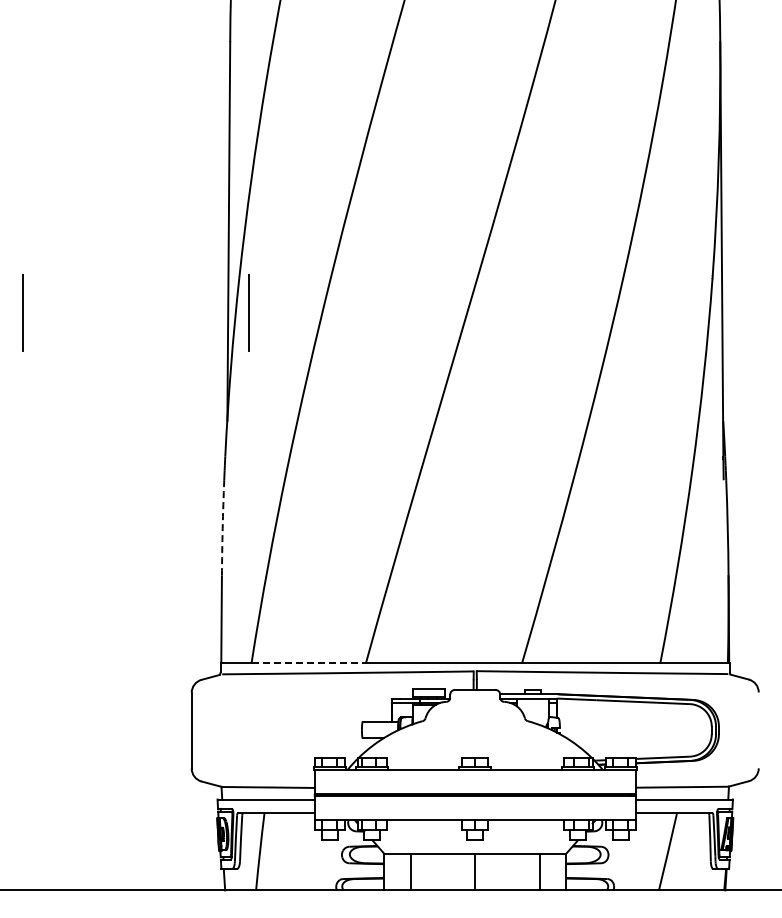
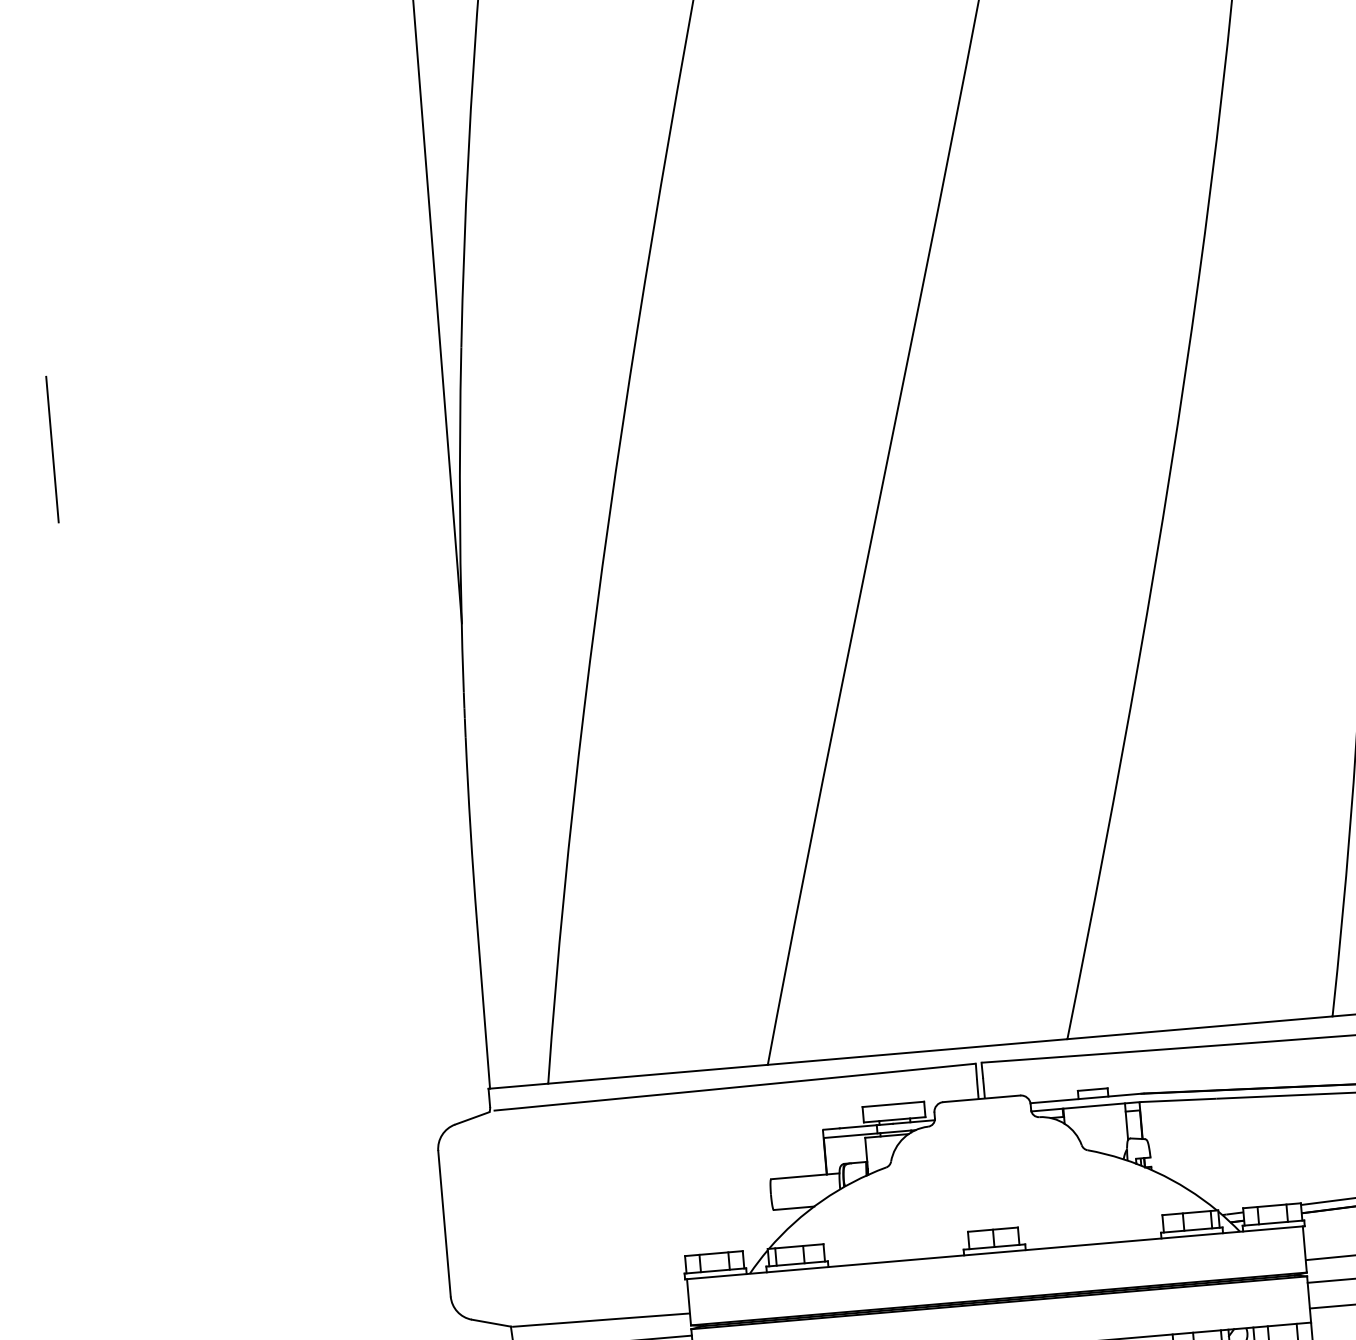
line: (248, 312) -> (484, 412), removed
arc: (222, 528) -> (470, 830), dashed -> solid
line: (309, 662) -> (659, 1073), dashed -> solid

